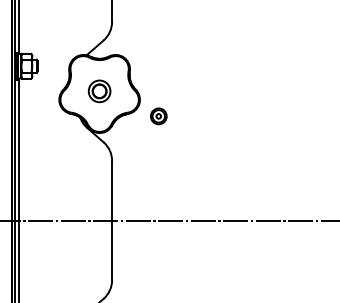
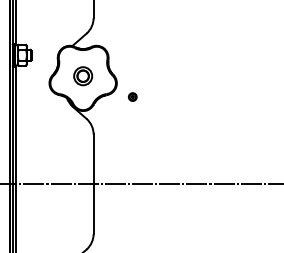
part: (158, 115) -> (132, 96), size x0.6

